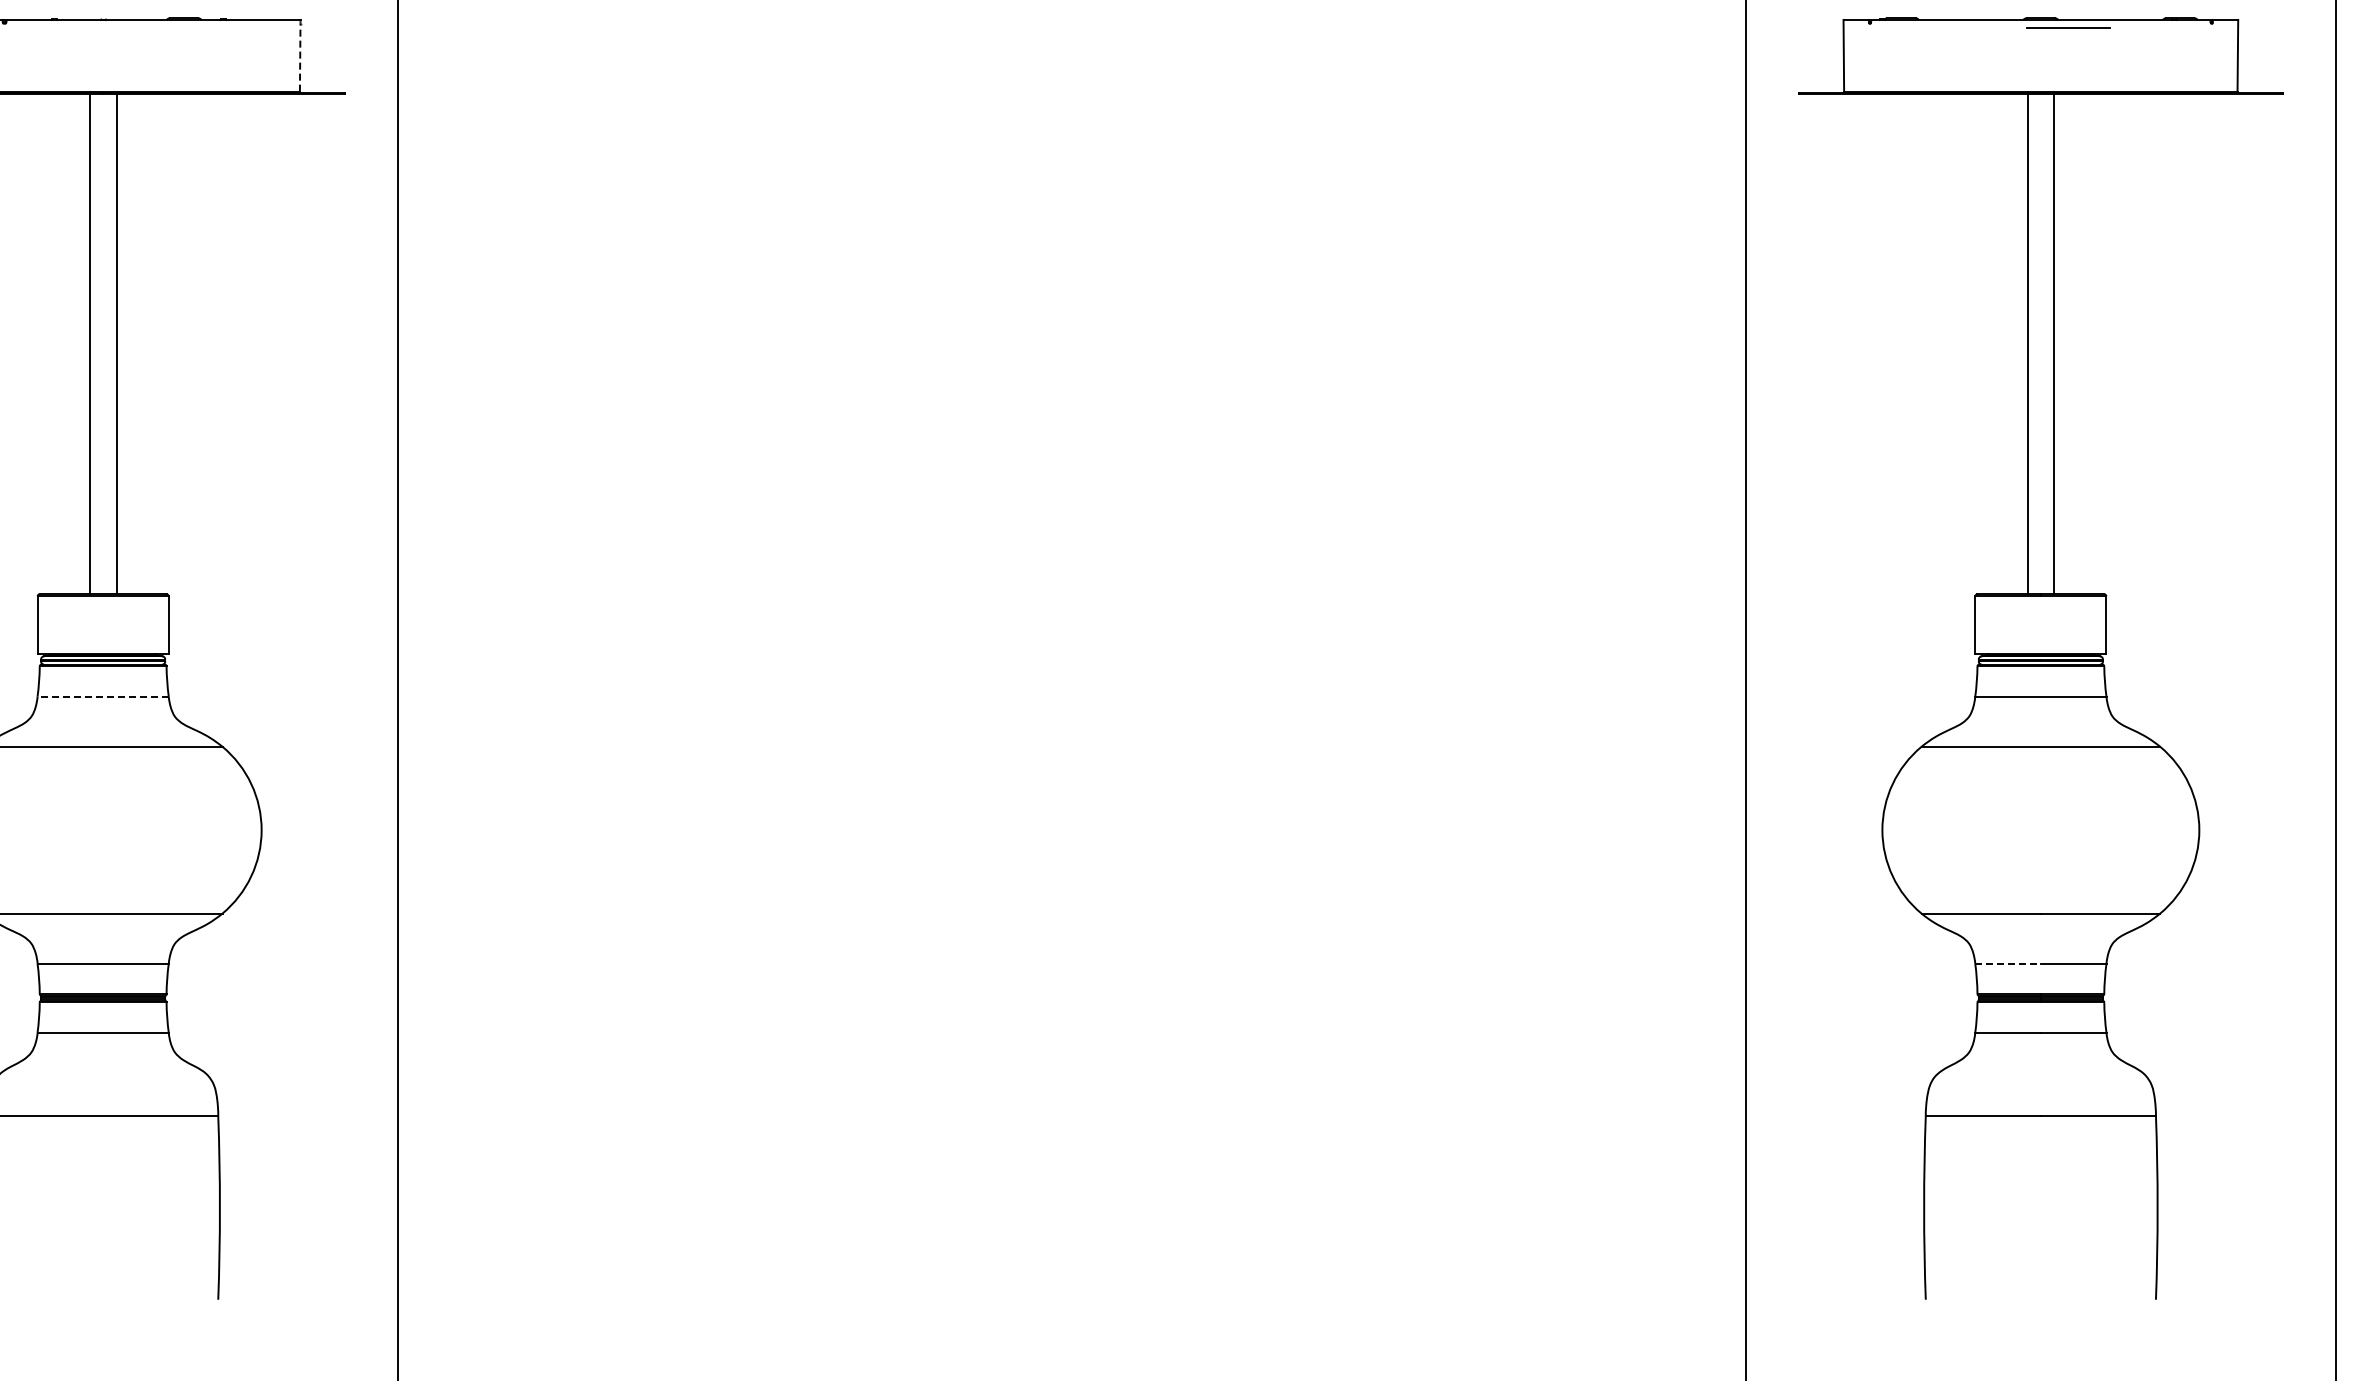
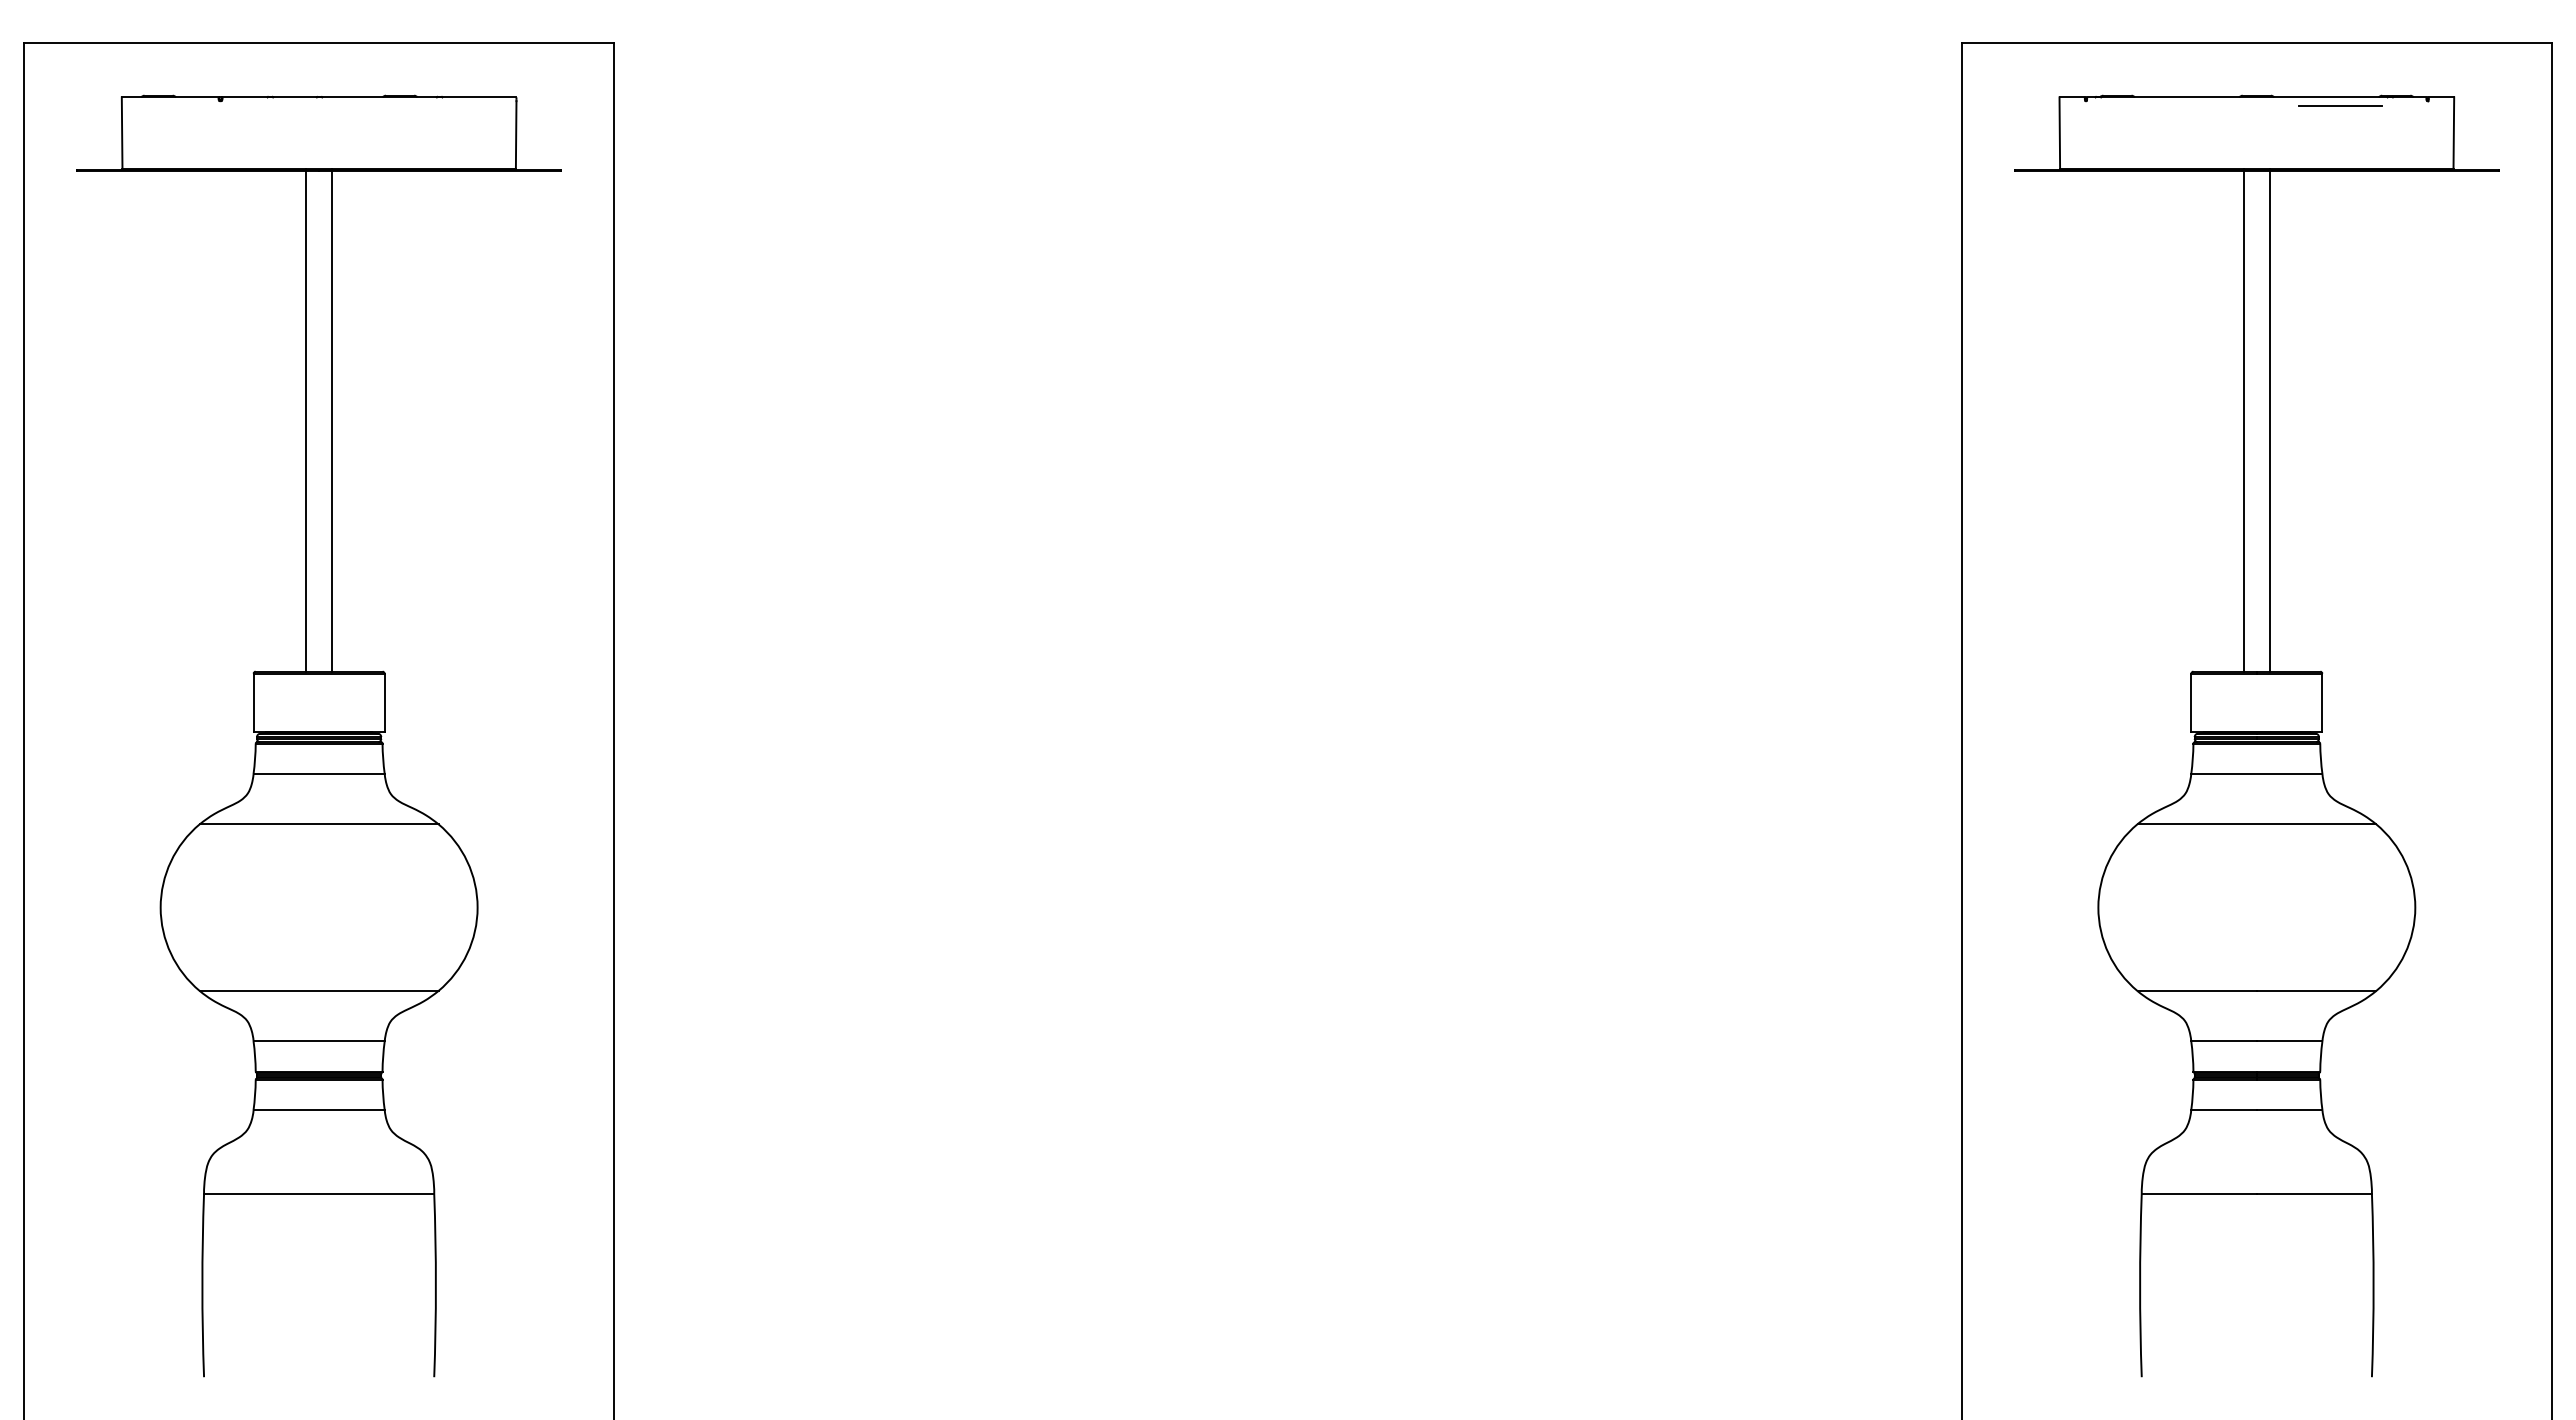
line: (2068, 28) -> (2340, 105), moved
line: (300, 58) -> (516, 135), dashed -> solid
line: (103, 697) -> (319, 774), dashed -> solid
line: (2008, 964) -> (2224, 1041), dashed -> solid

